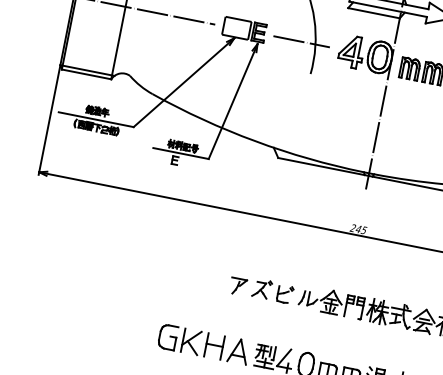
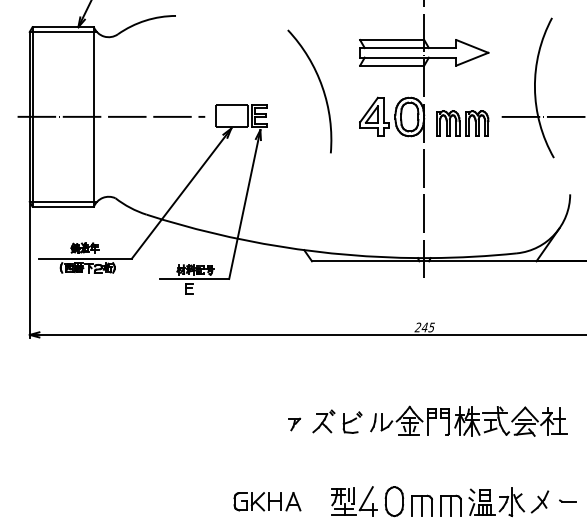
line: (301, 41) -> (312, 116), removed
part: (238, 286) -> (294, 424), size x0.6
part: (204, 344) -> (267, 501), size x0.6

